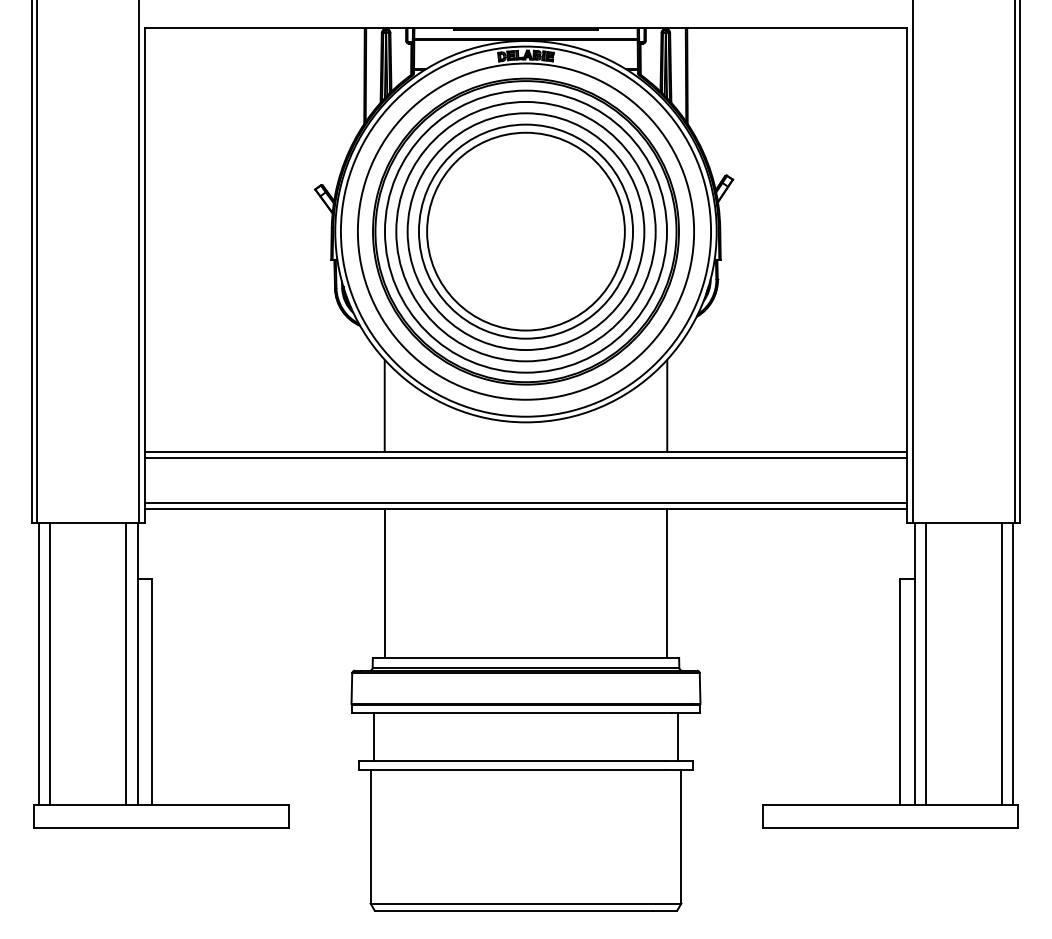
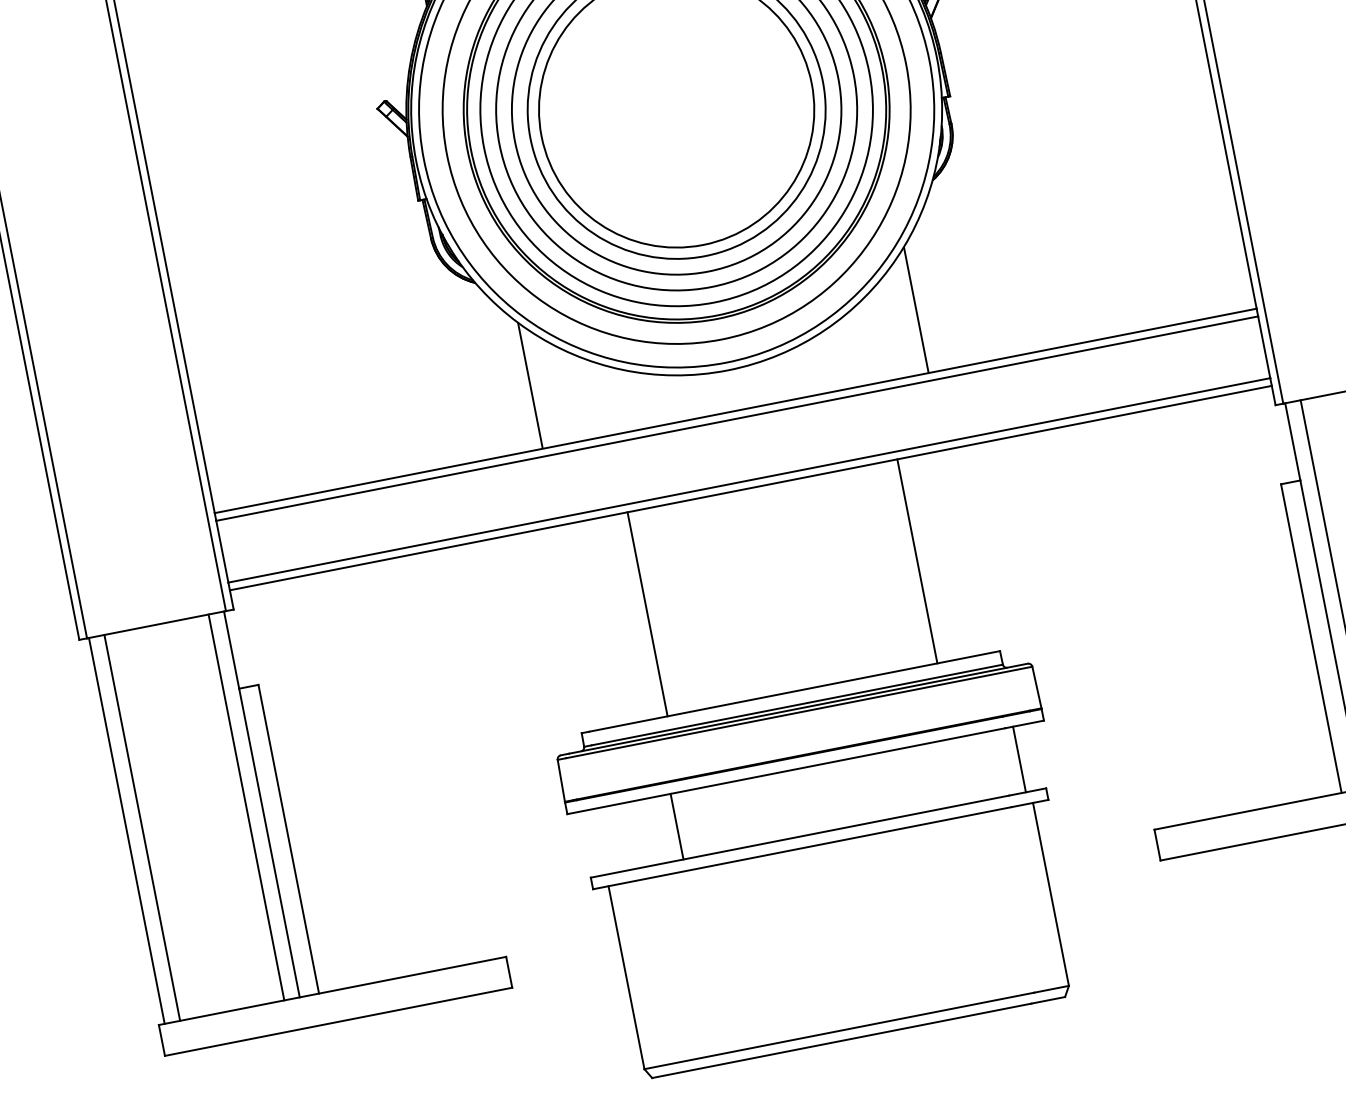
line: (384, 582) -> (647, 613), moved
line: (667, 582) -> (917, 560), moved
line: (374, 737) -> (677, 827), moved

